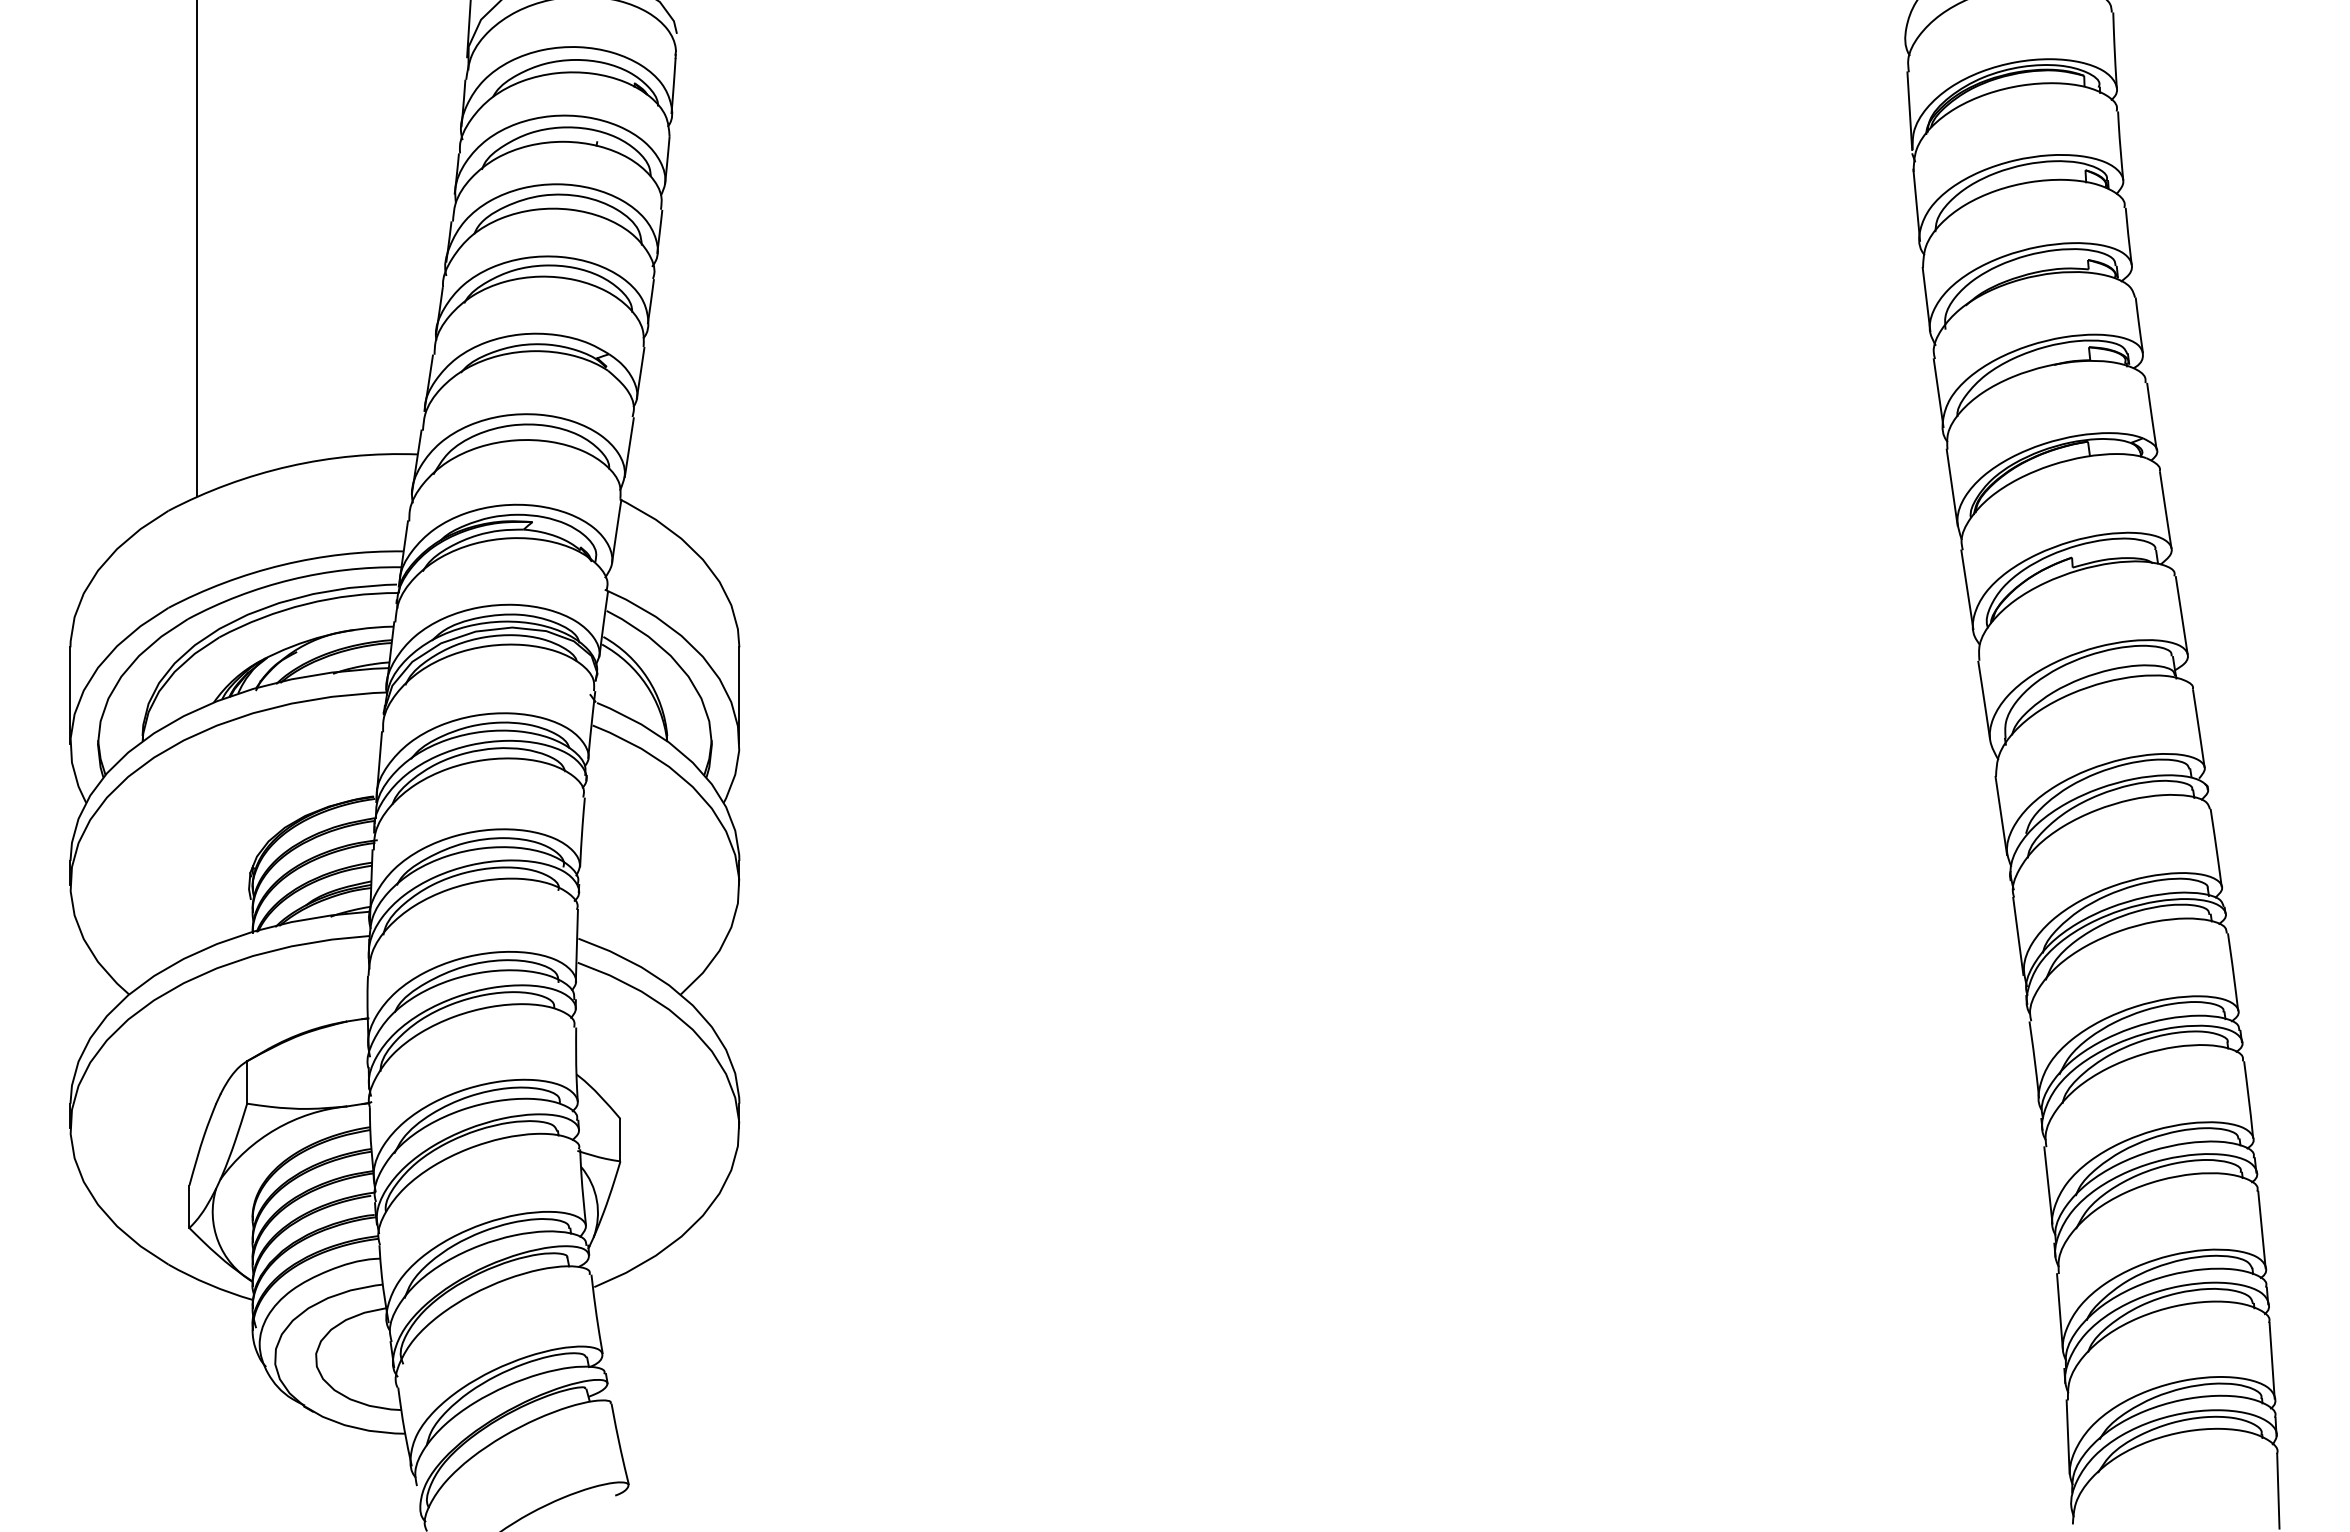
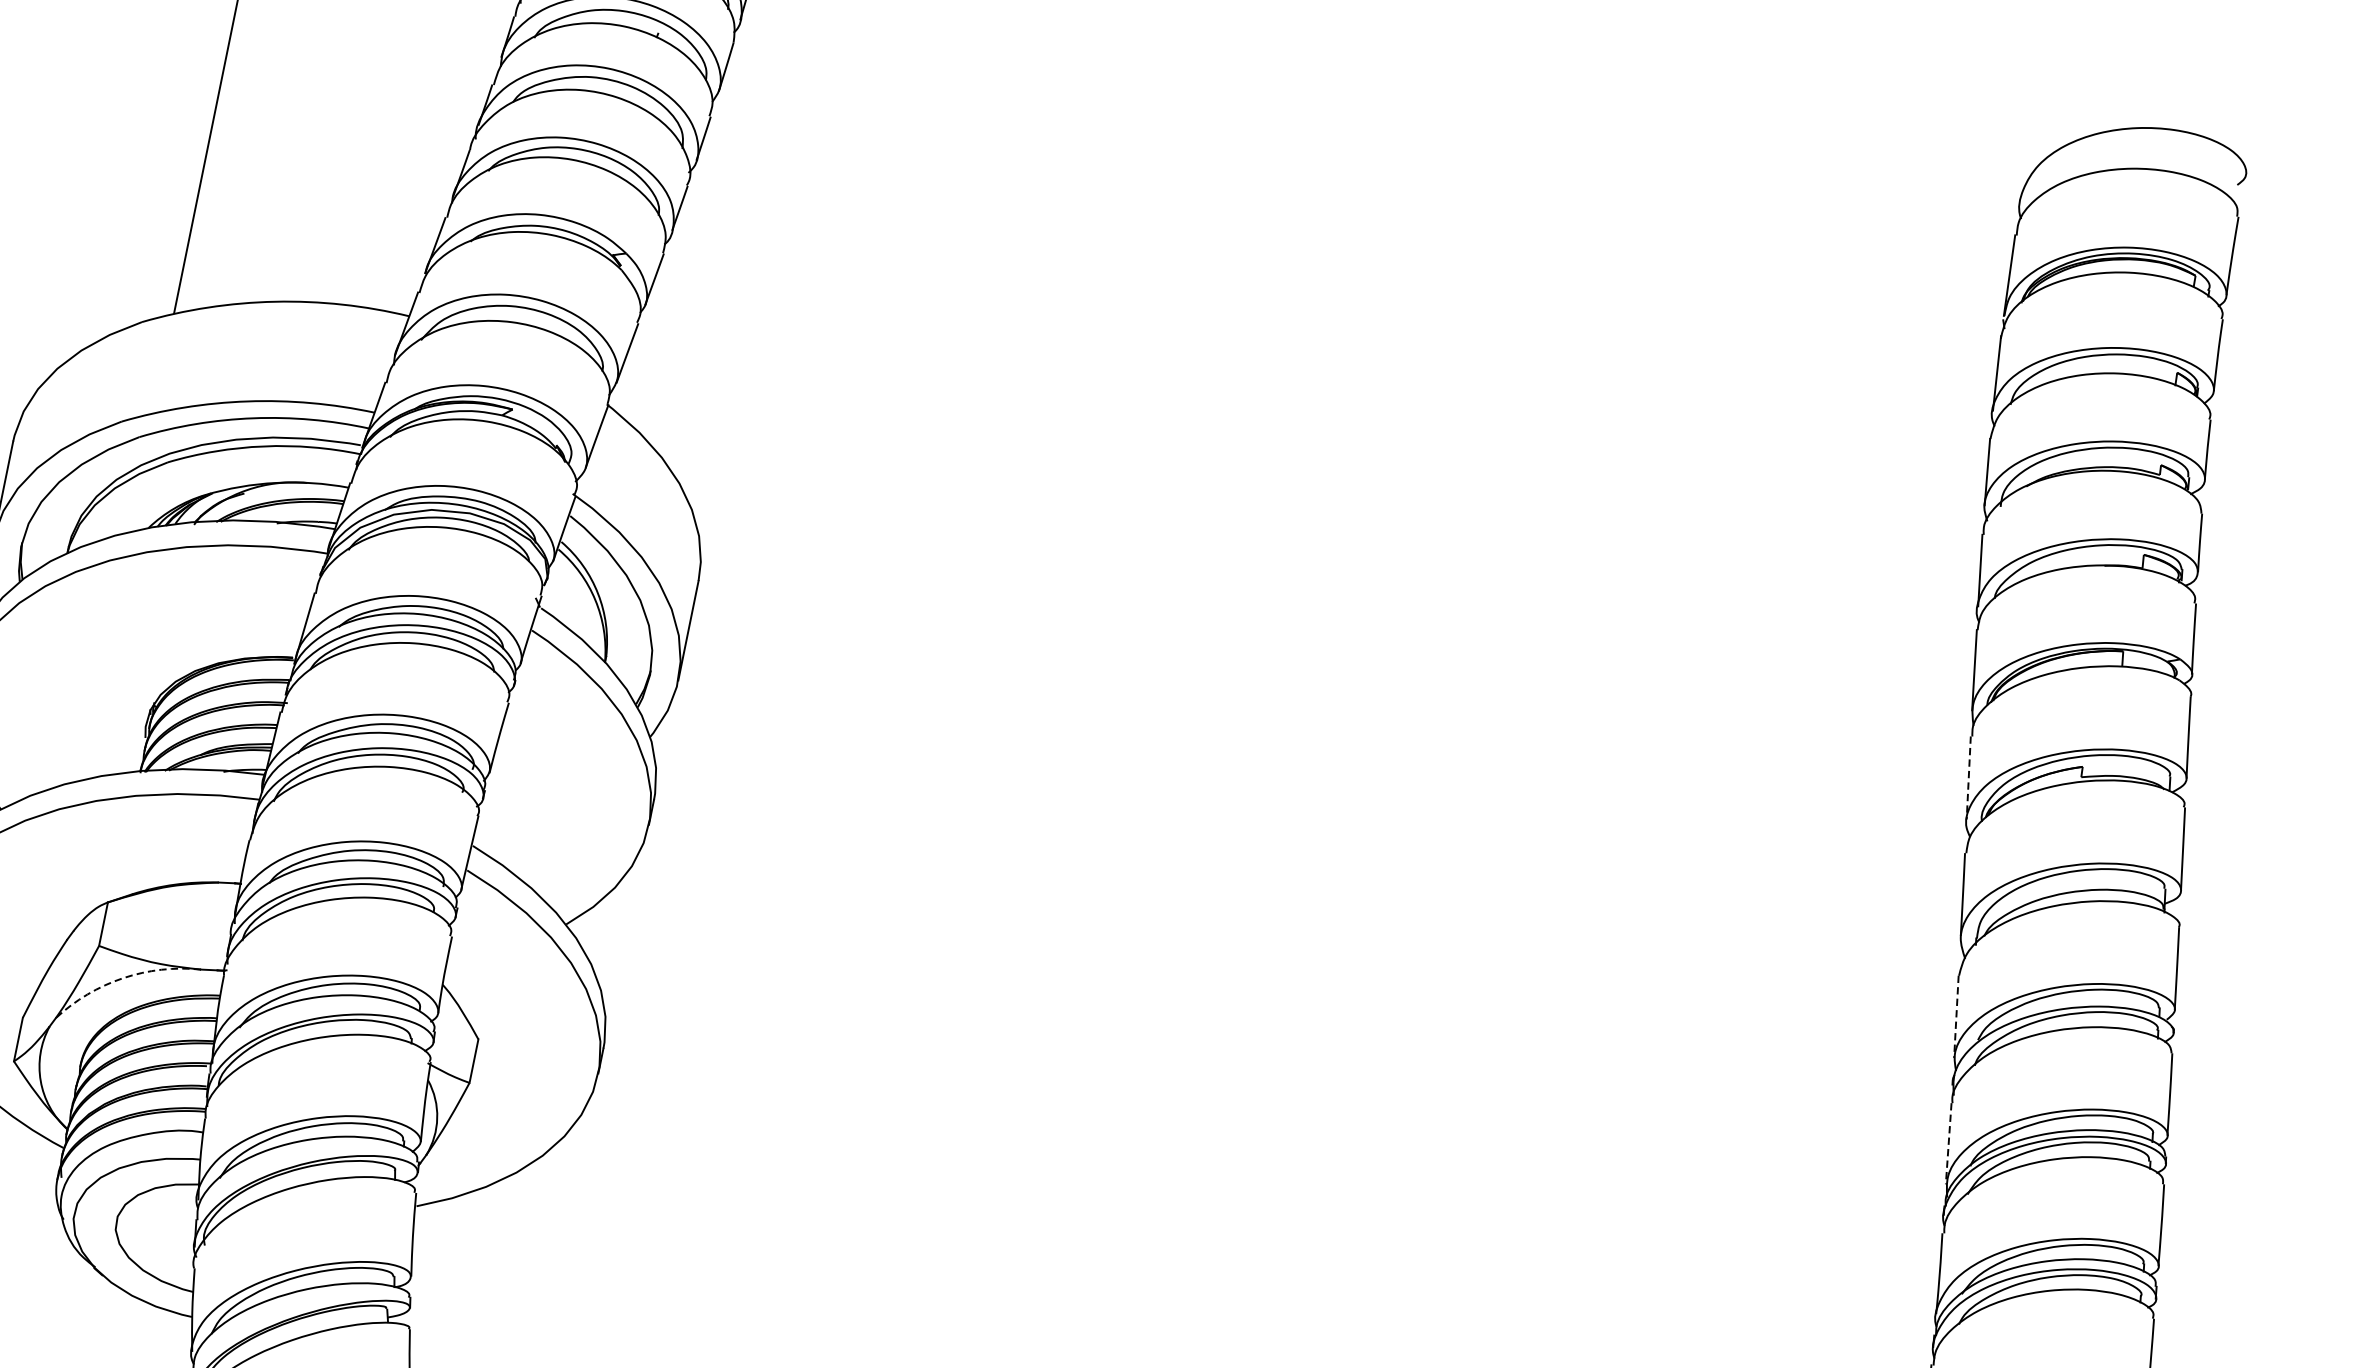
line: (1967, 589) -> (1968, 777), solid -> dashed
line: (2001, 816) -> (1956, 1017), solid -> dashed
line: (2018, 936) -> (1948, 1143), solid -> dashed
arc: (275, 1129) -> (122, 978), solid -> dashed

